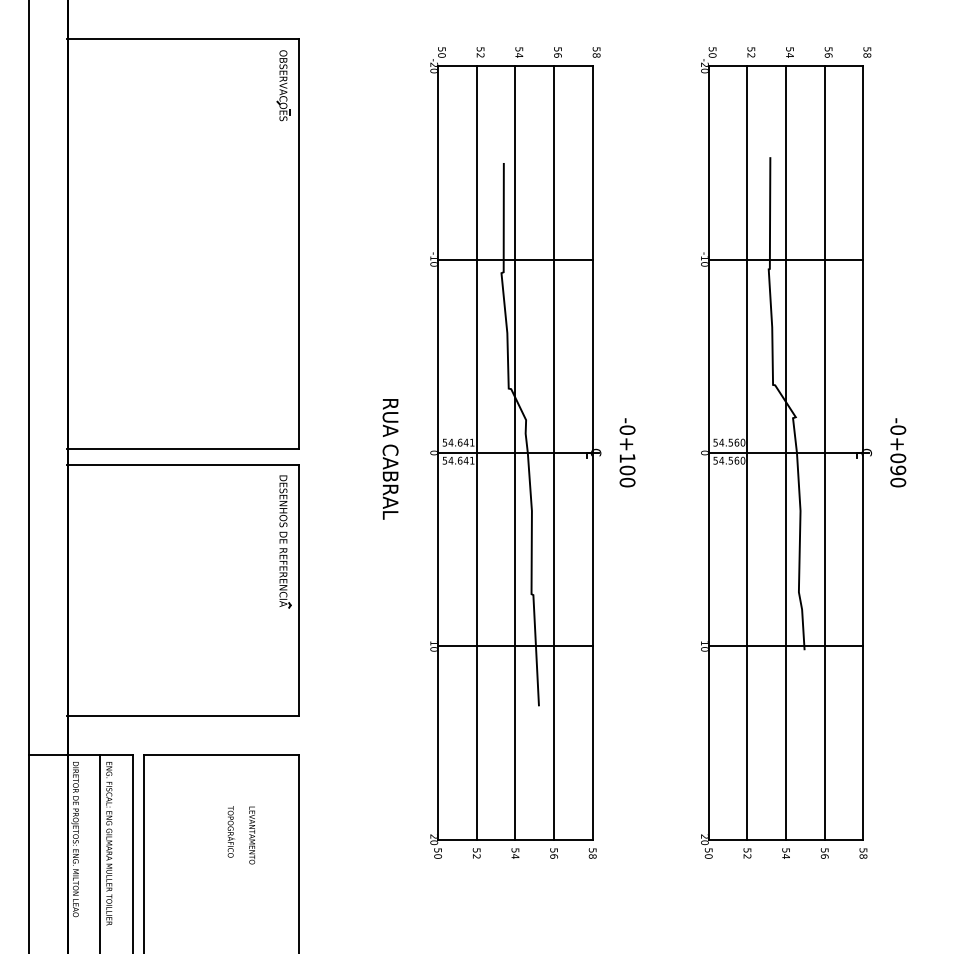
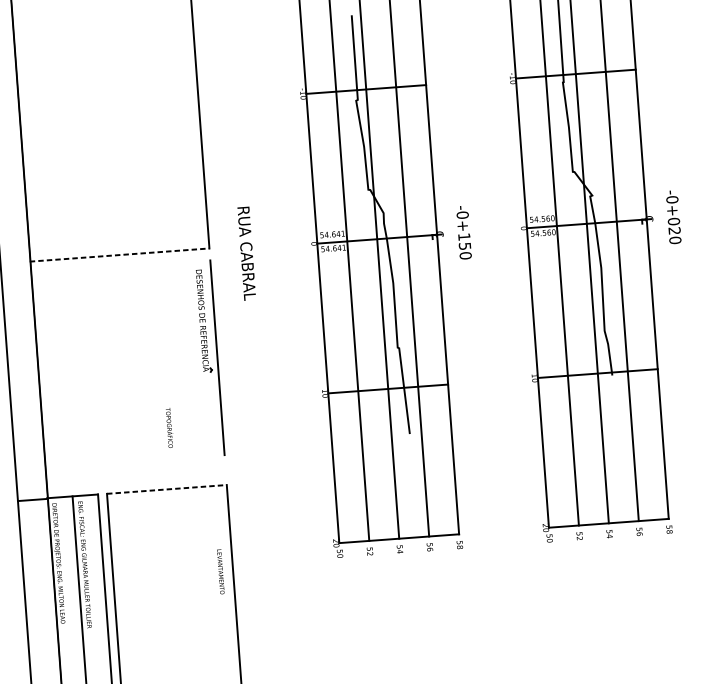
line: (183, 449) -> (119, 255), solid -> dashed
text: (390, 459) -> (246, 253), moved
line: (183, 464) -> (120, 267), removed
text: (627, 470) -> (464, 246), -0+100 -> -0+150
text: (898, 470) -> (674, 230), -0+090 -> -0+020
line: (183, 715) -> (135, 461), removed
line: (222, 754) -> (167, 489), solid -> dashed
text: (231, 831) -> (169, 427), moved
text: (252, 835) -> (221, 571), moved

